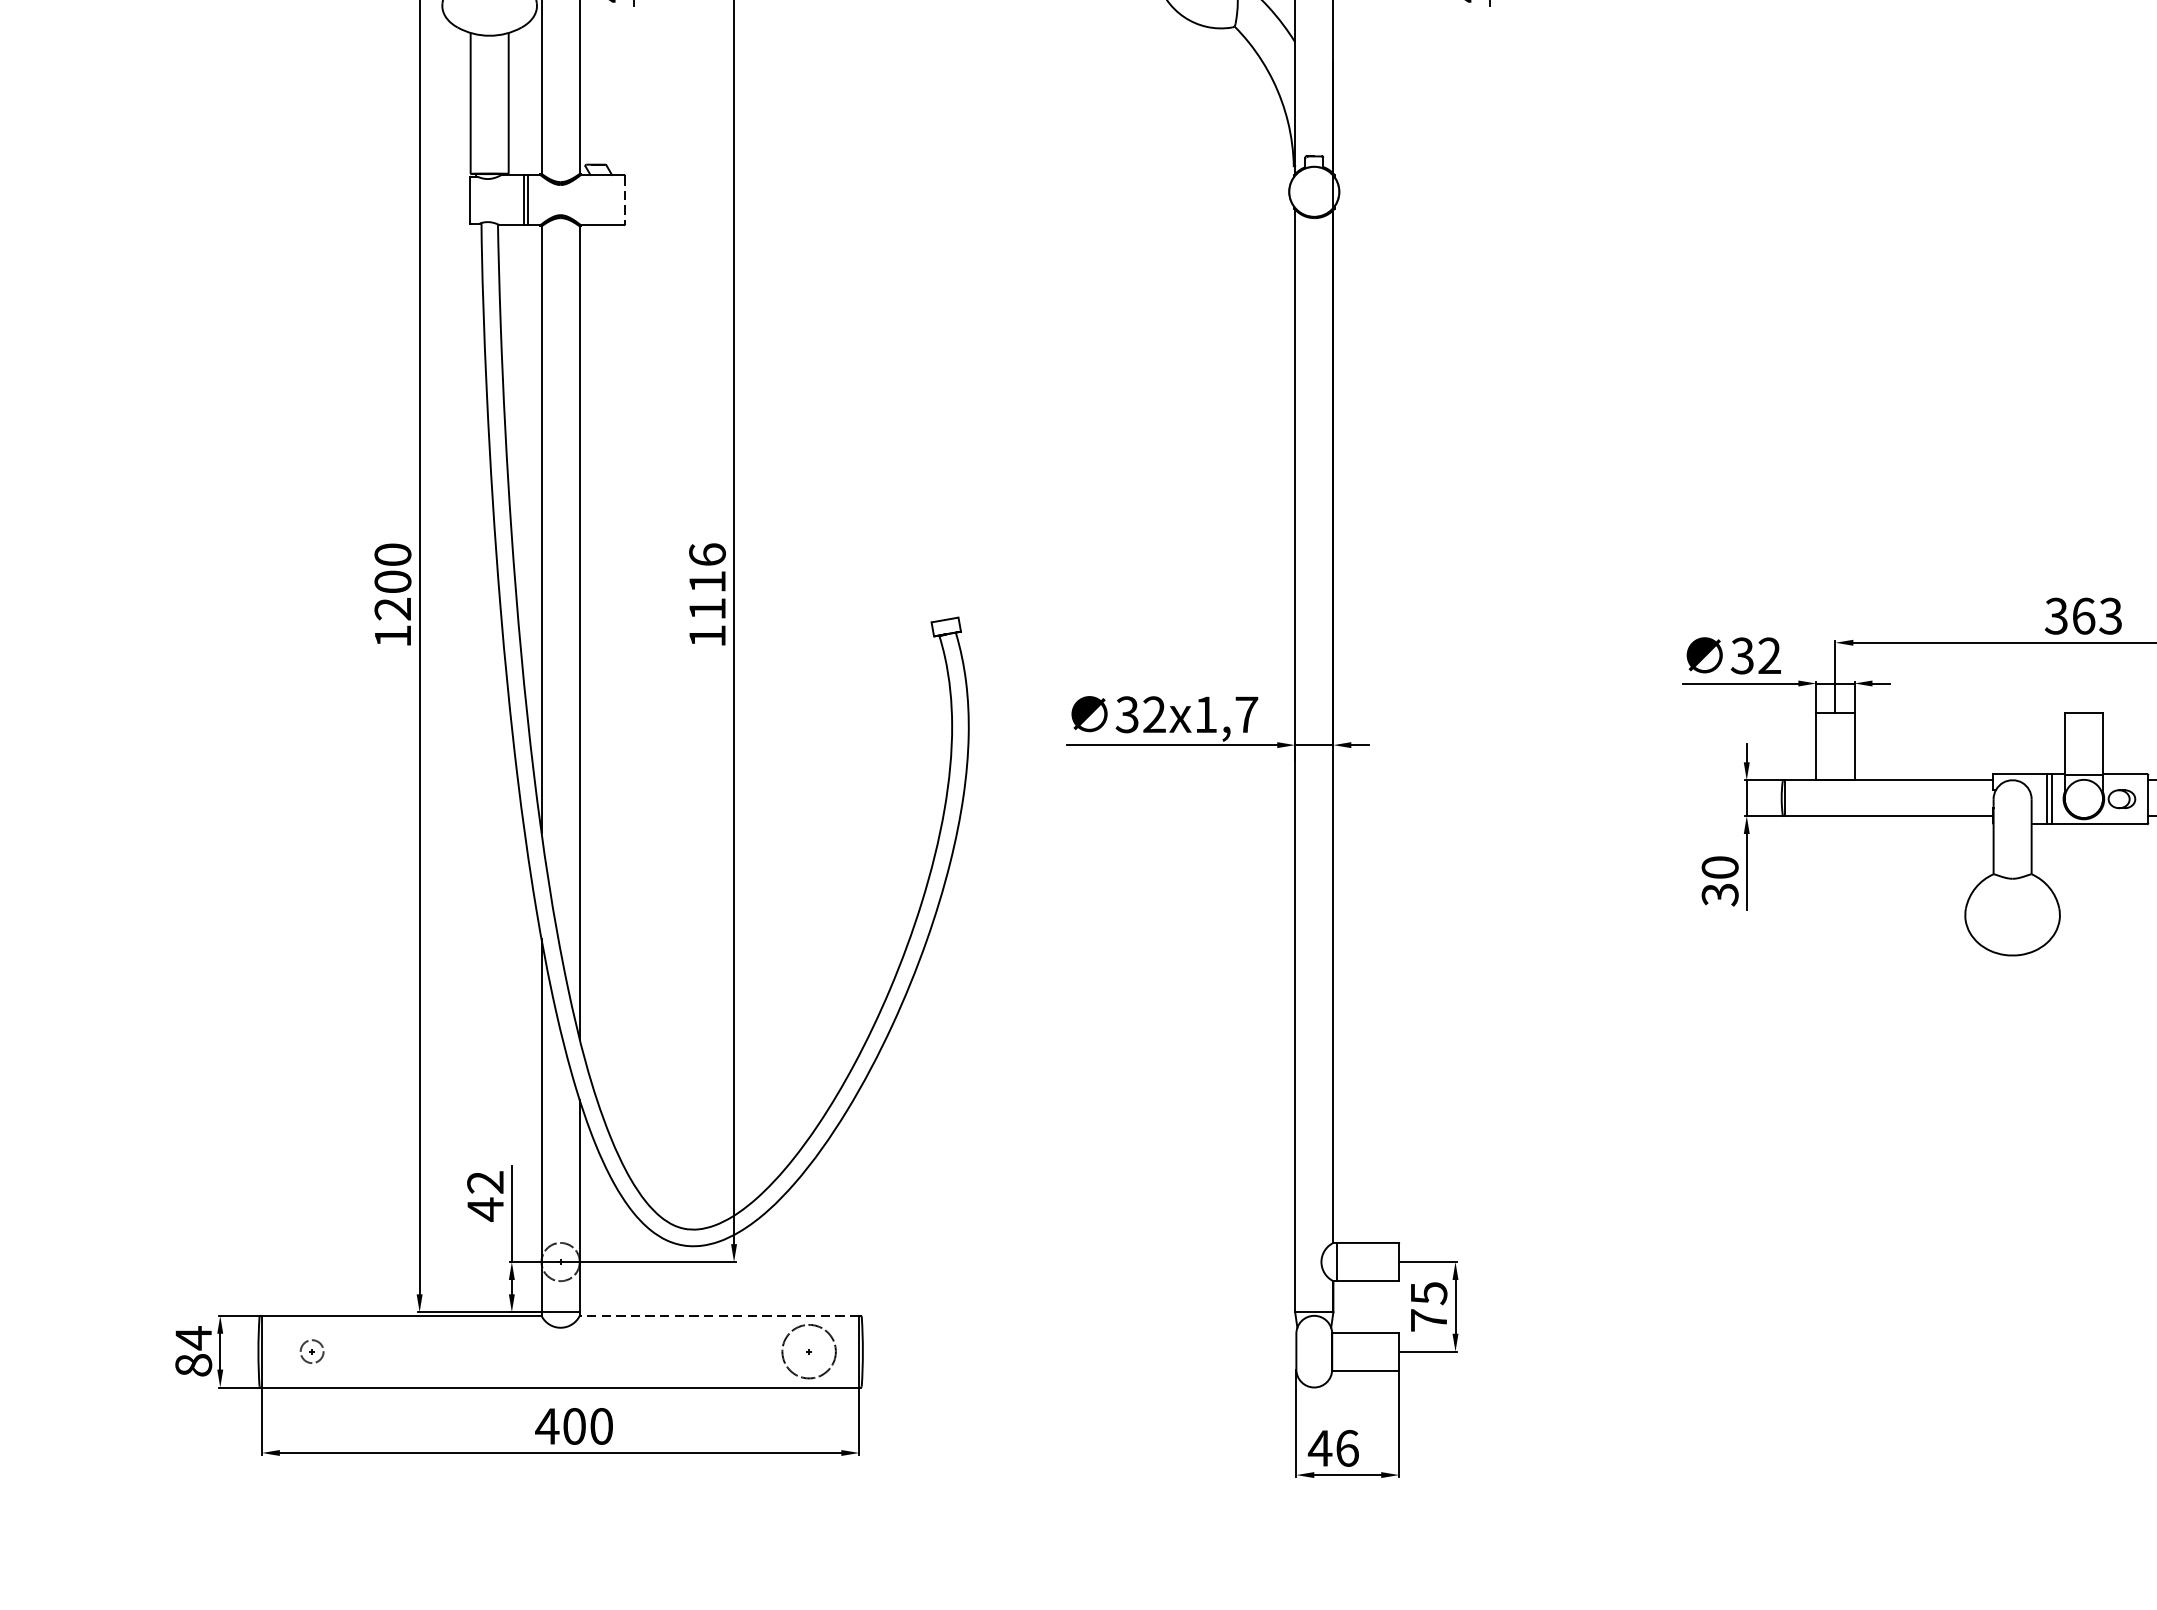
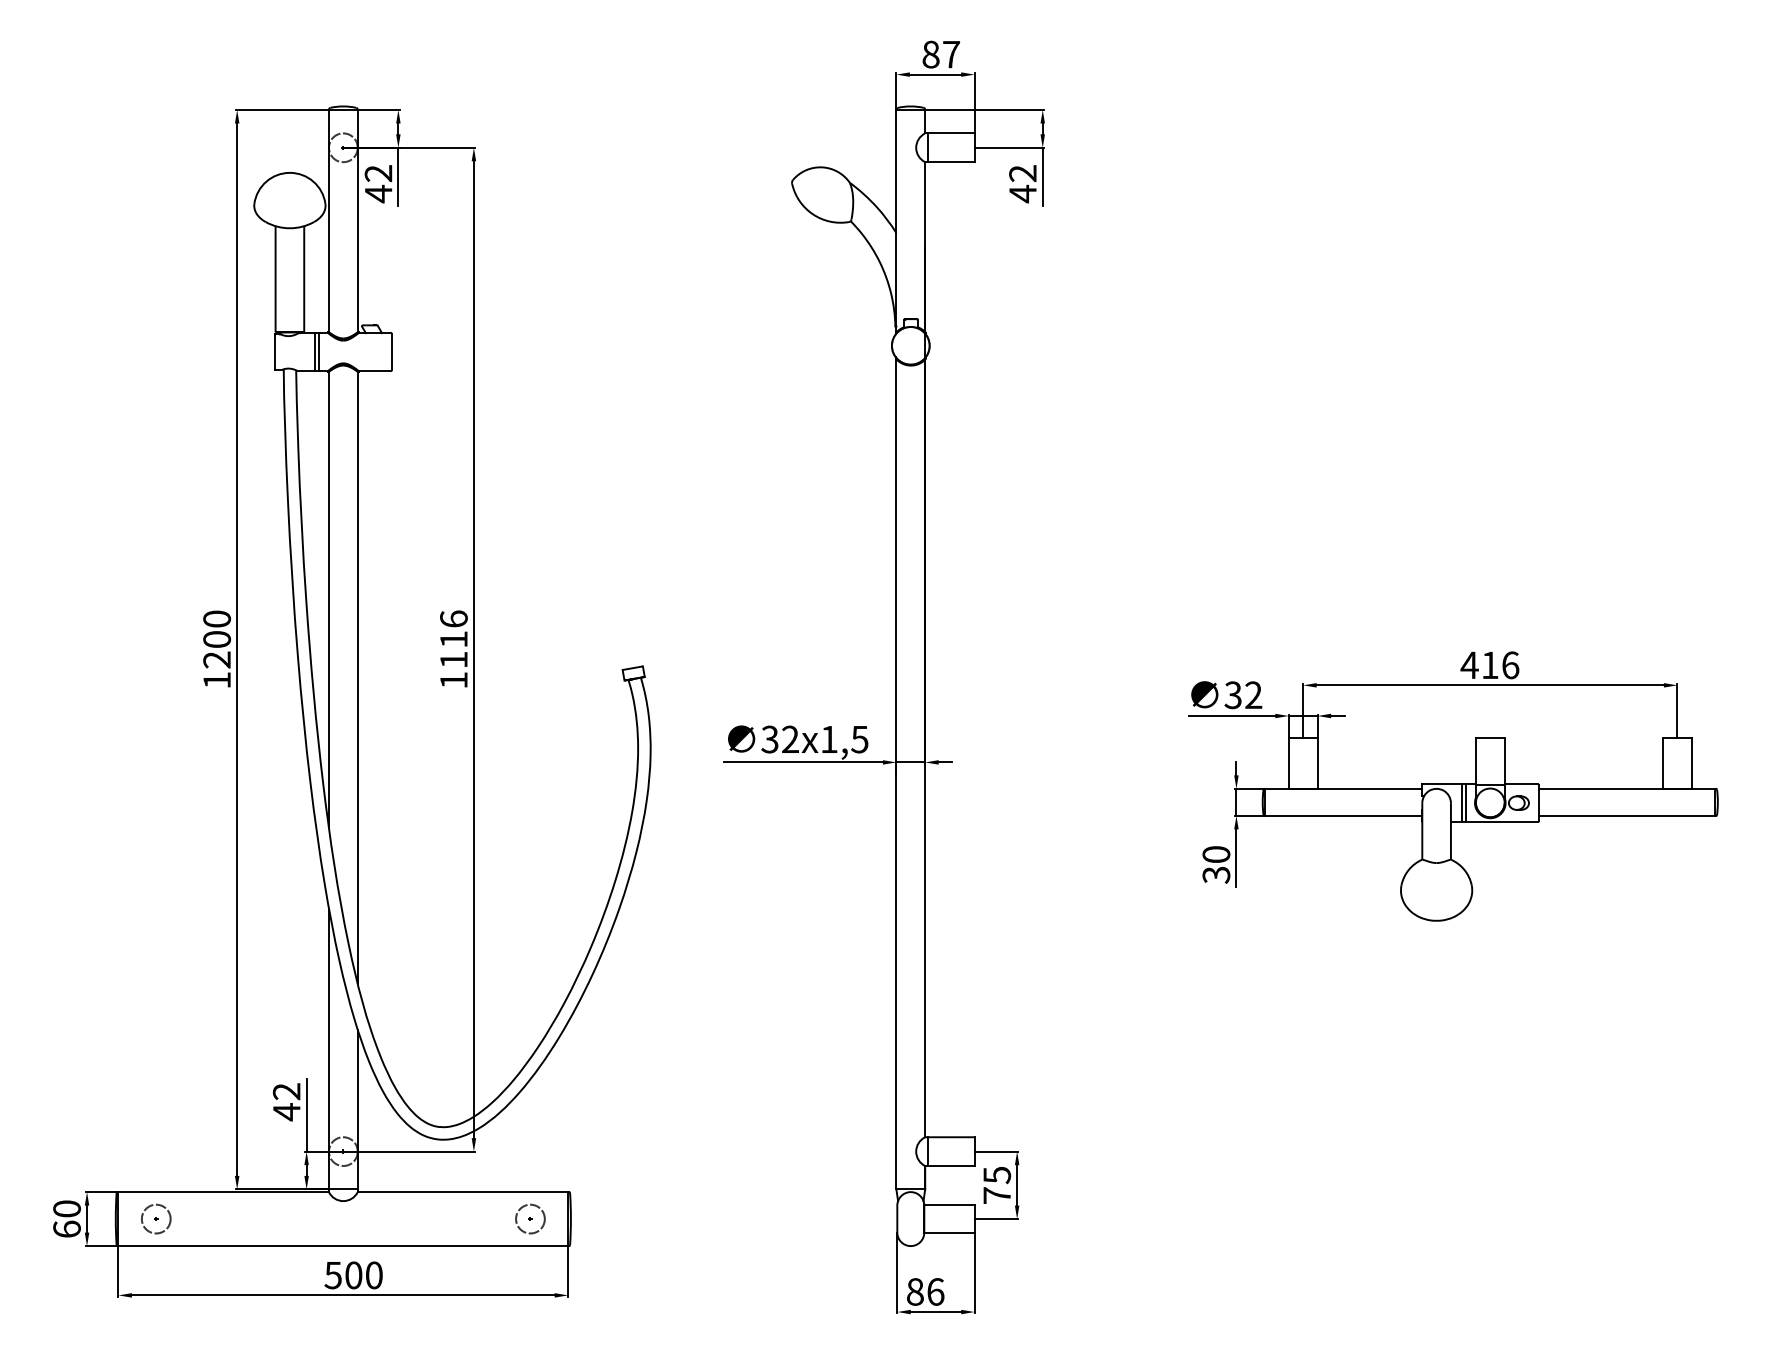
line: (624, 200) -> (391, 352), dashed -> solid
text: (2082, 616) -> (1489, 665), 363 -> 416
text: (1246, 714) -> (859, 739), 32x1,7 -> 32x1,5
line: (718, 1316) -> (462, 1192), dashed -> solid
text: (192, 1350) -> (66, 1218), 84 -> 60
circle: (311, 1350) -> (155, 1218), size x1.67
circle: (809, 1350) -> (530, 1218), size x0.71
text: (547, 1426) -> (333, 1275), 400 -> 500
text: (1320, 1447) -> (915, 1291), 46 -> 86

